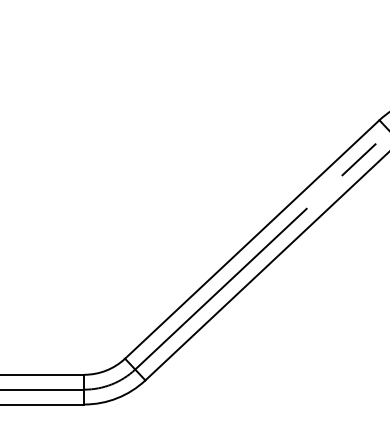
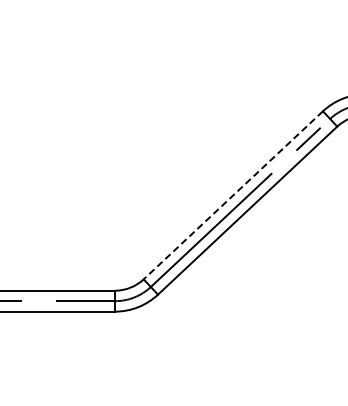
line: (252, 239) -> (233, 195), solid -> dashed

